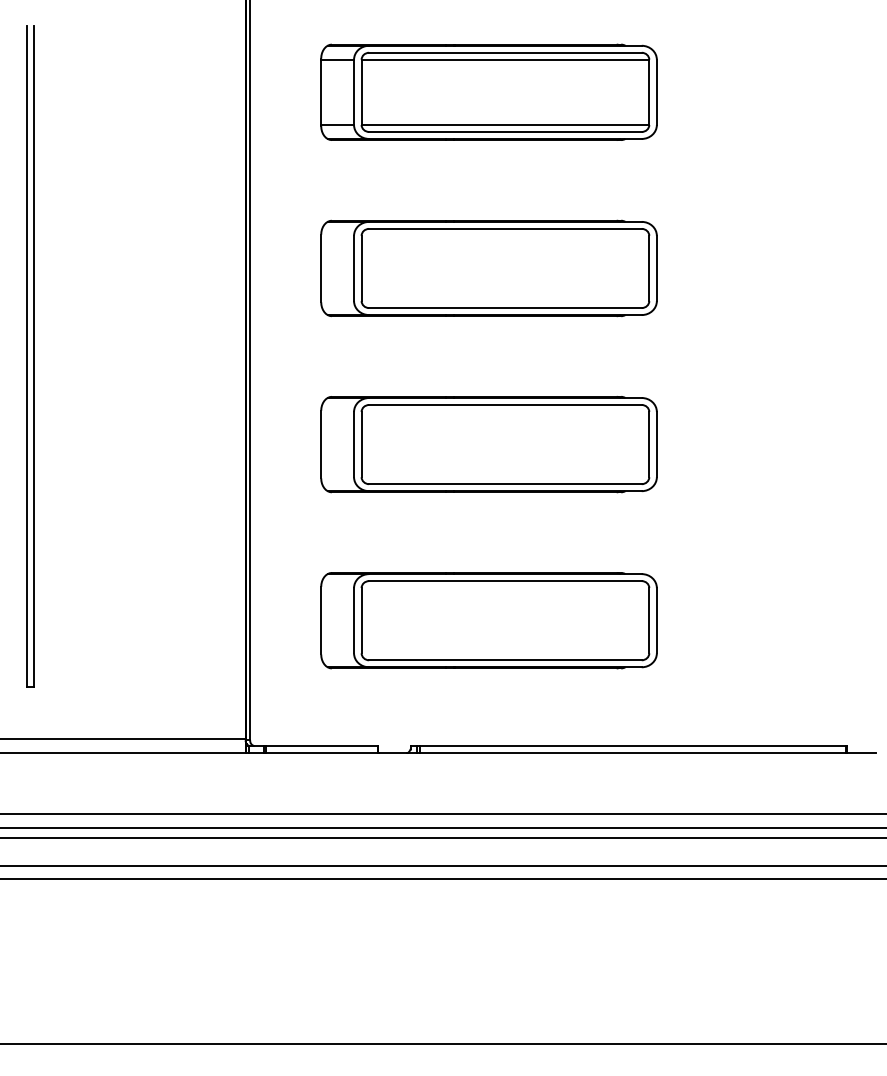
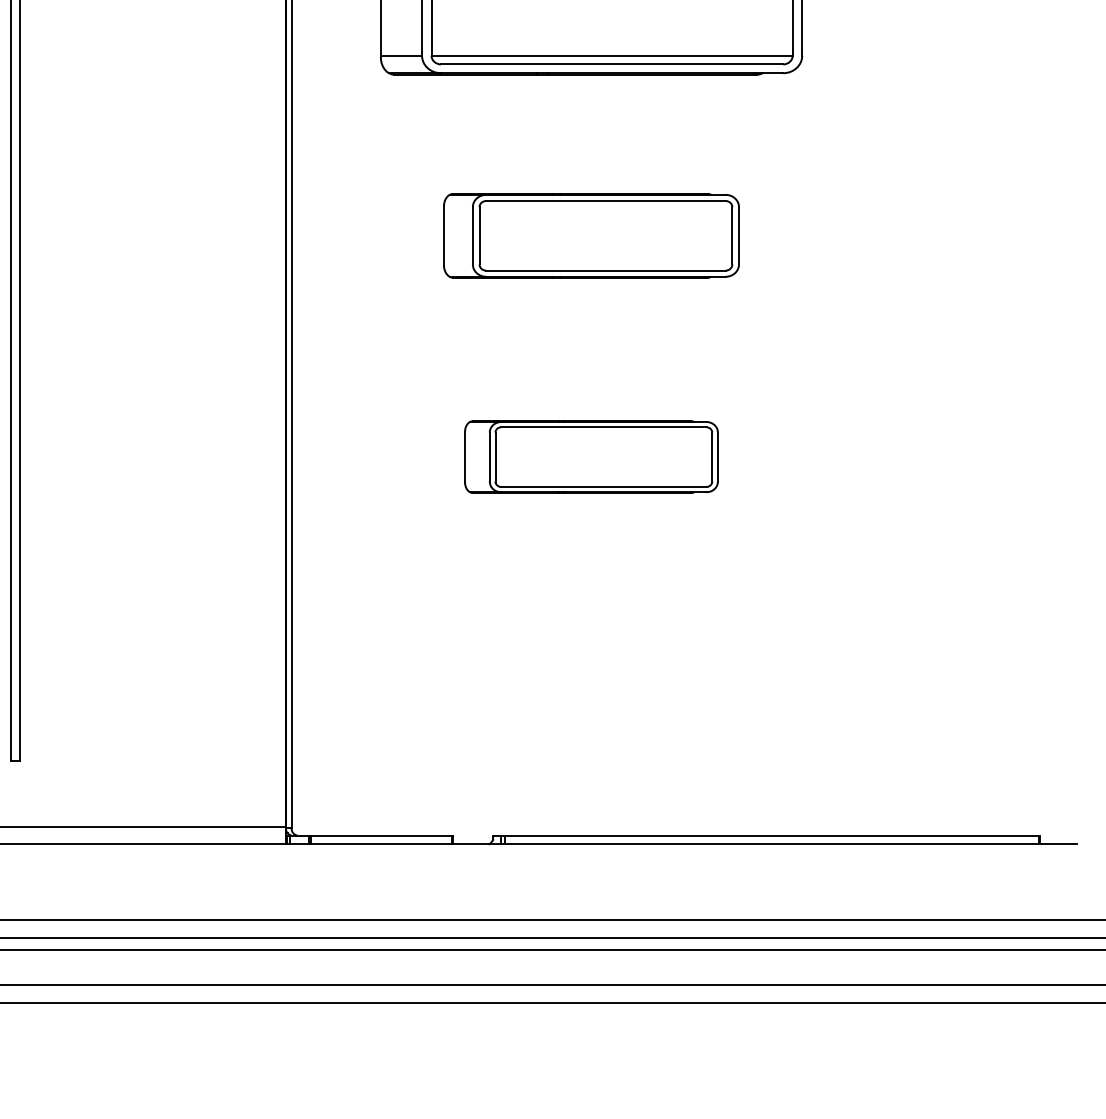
part: (488, 268) -> (590, 235), size x0.7
part: (488, 444) -> (590, 456), size x0.6
part: (488, 620) -> (590, 677), removed

